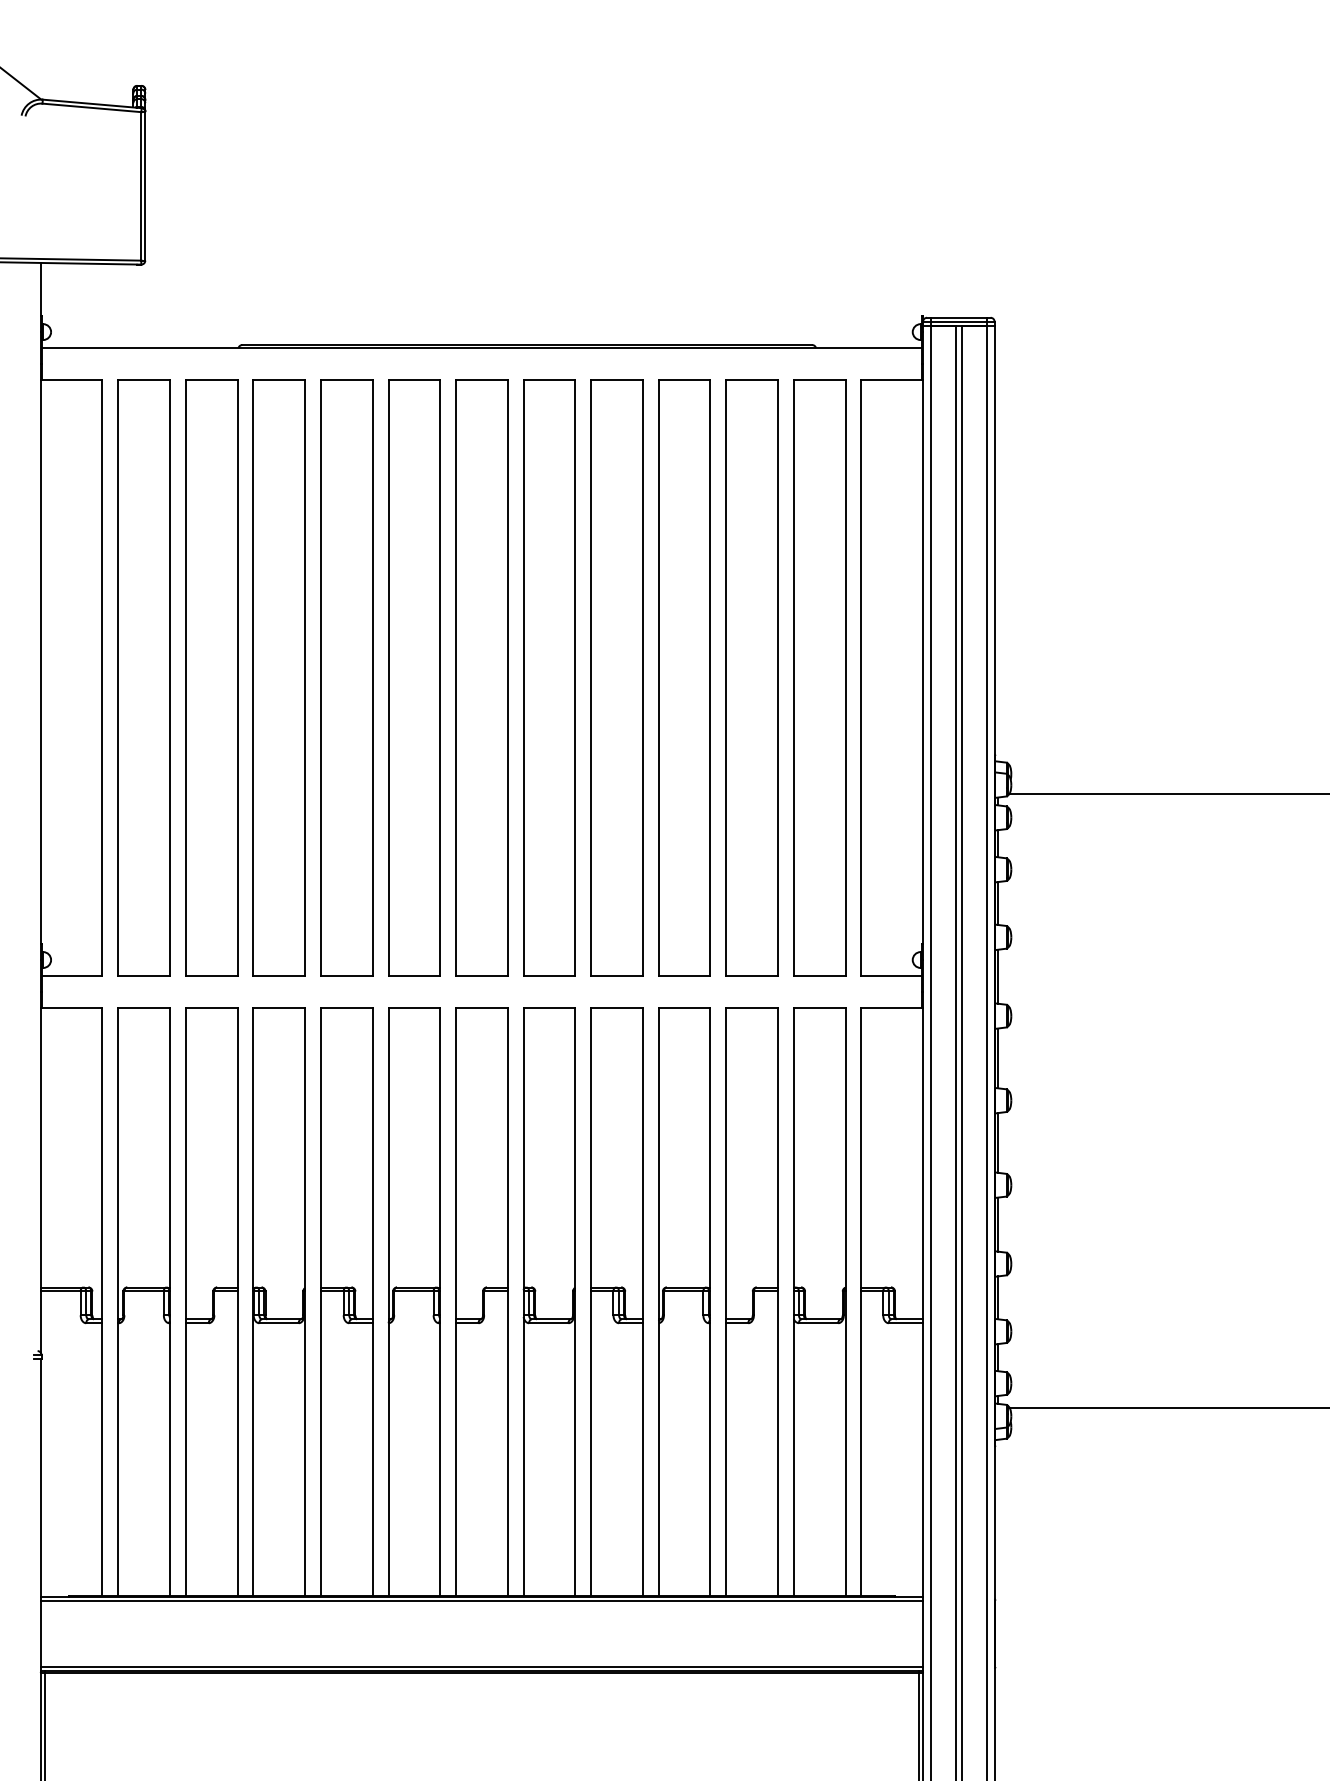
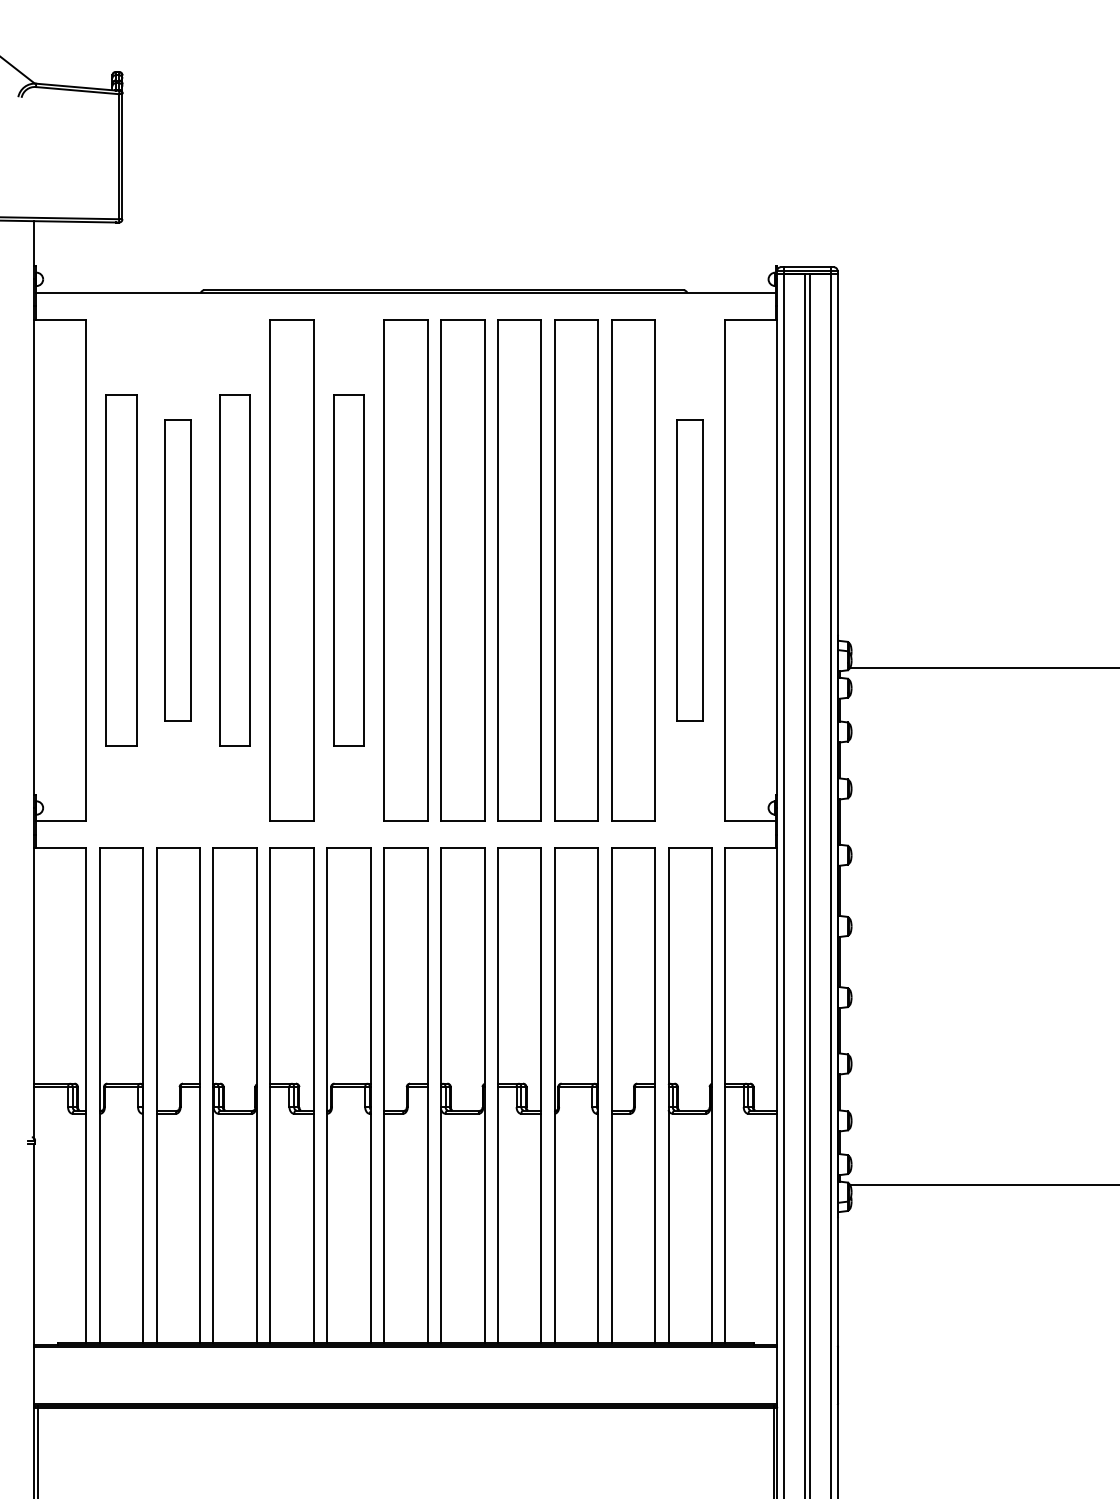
part: (144, 677) -> (121, 570), size x0.7
part: (211, 677) -> (178, 570), size x0.6
part: (278, 677) -> (234, 570), size x0.7
part: (413, 677) -> (348, 570), size x0.7
part: (820, 677) -> (690, 570), size x0.6

